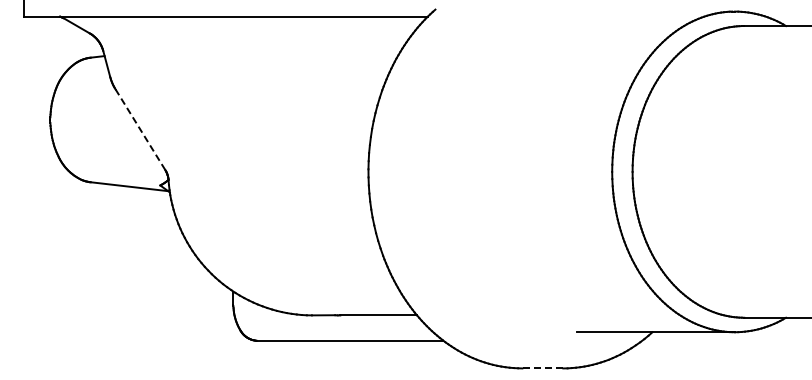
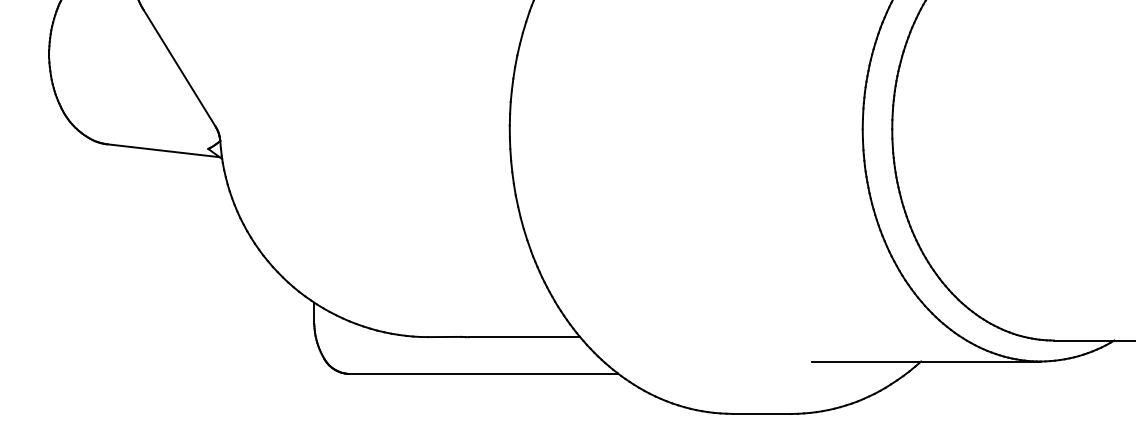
line: (140, 129) -> (179, 67), dashed -> solid
line: (542, 368) -> (761, 414), dashed -> solid

